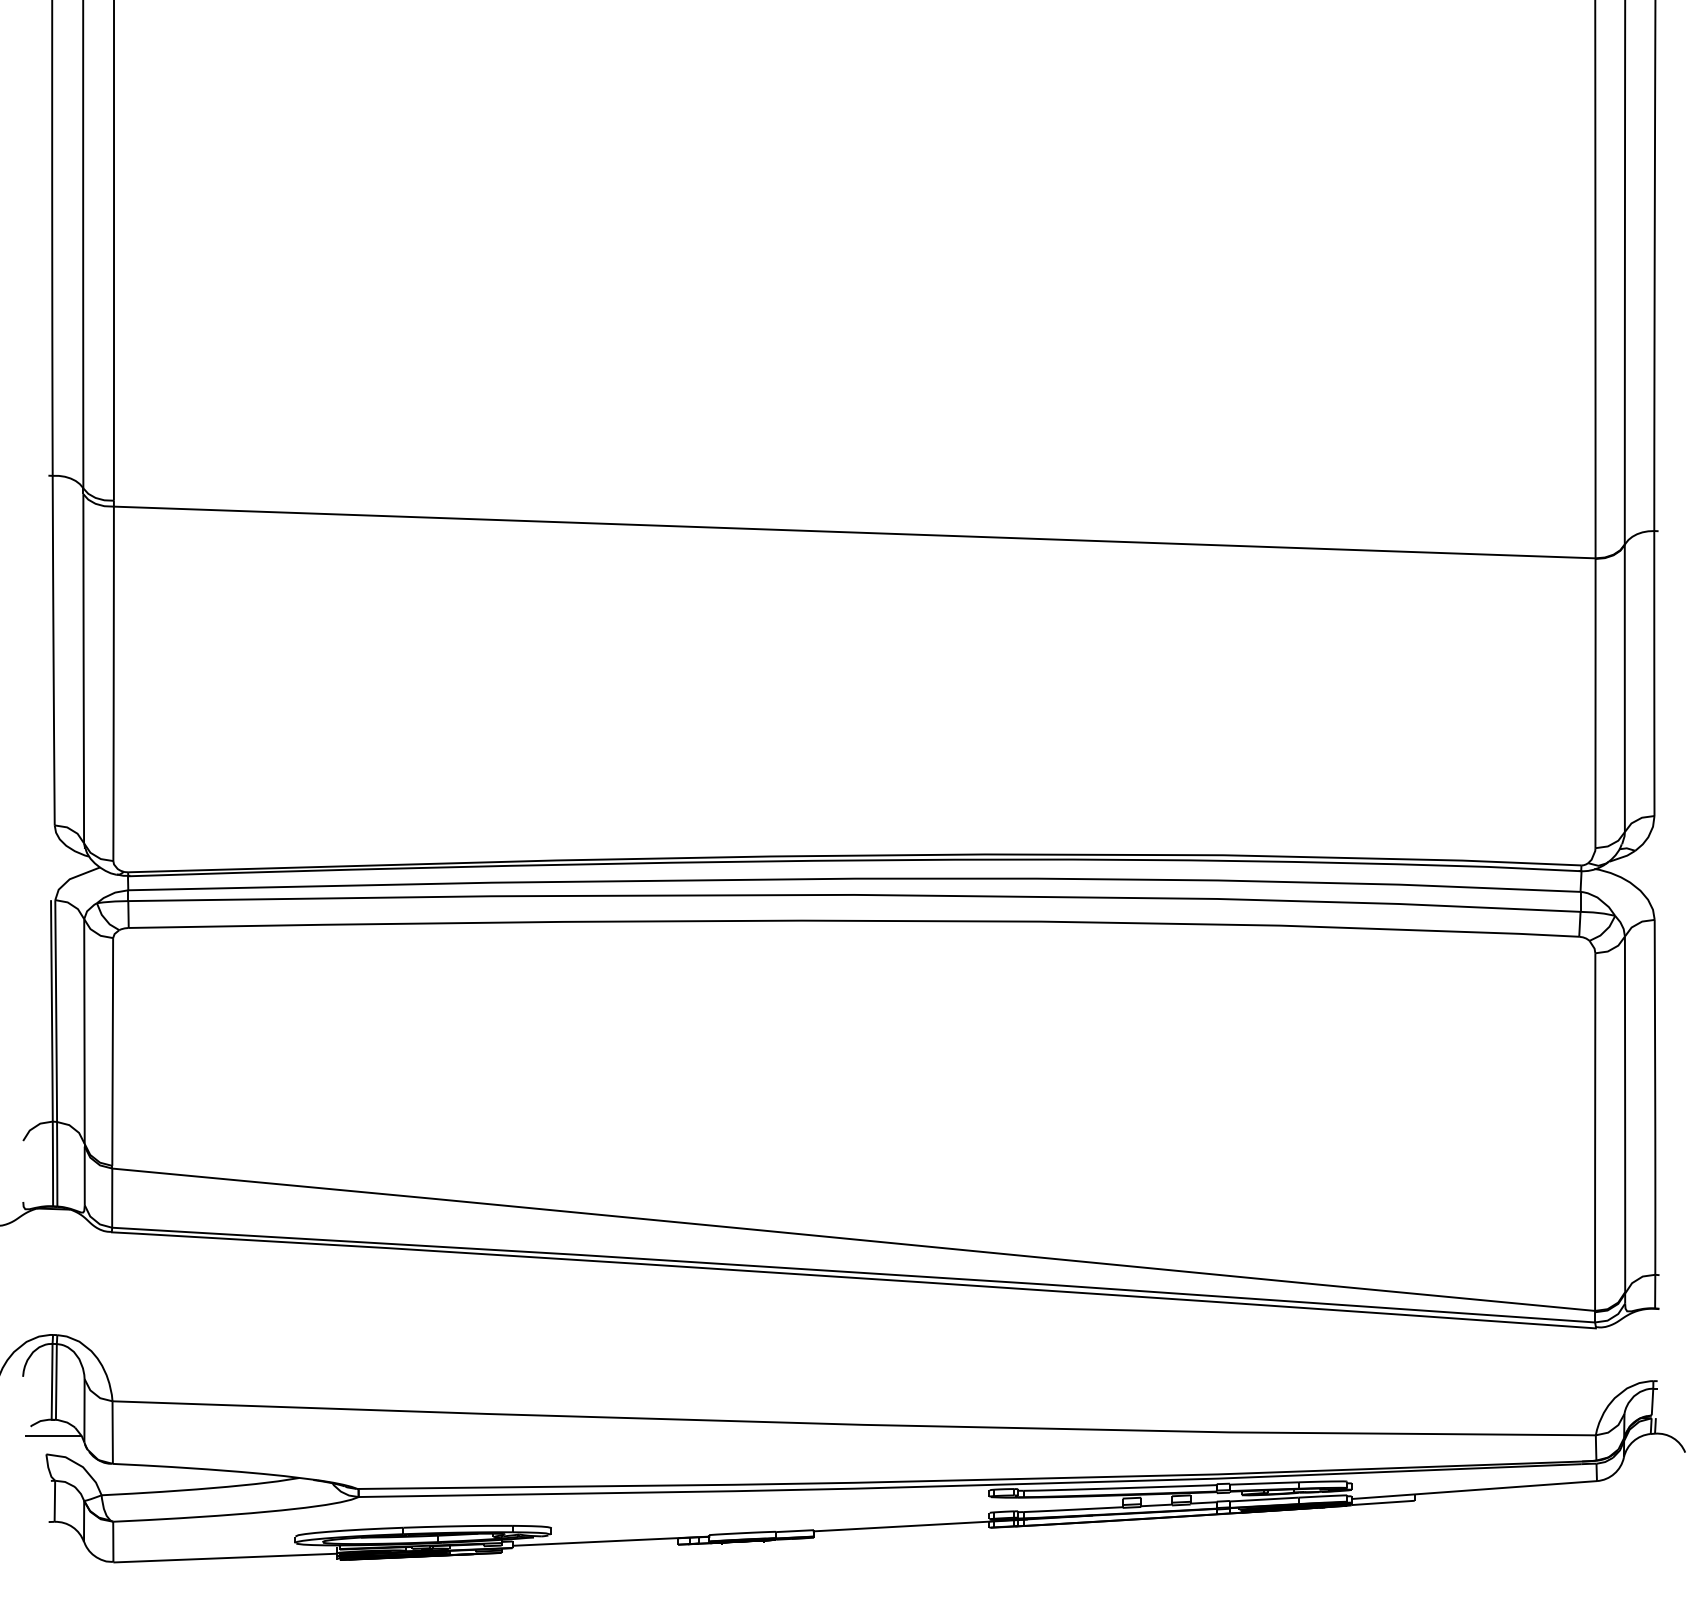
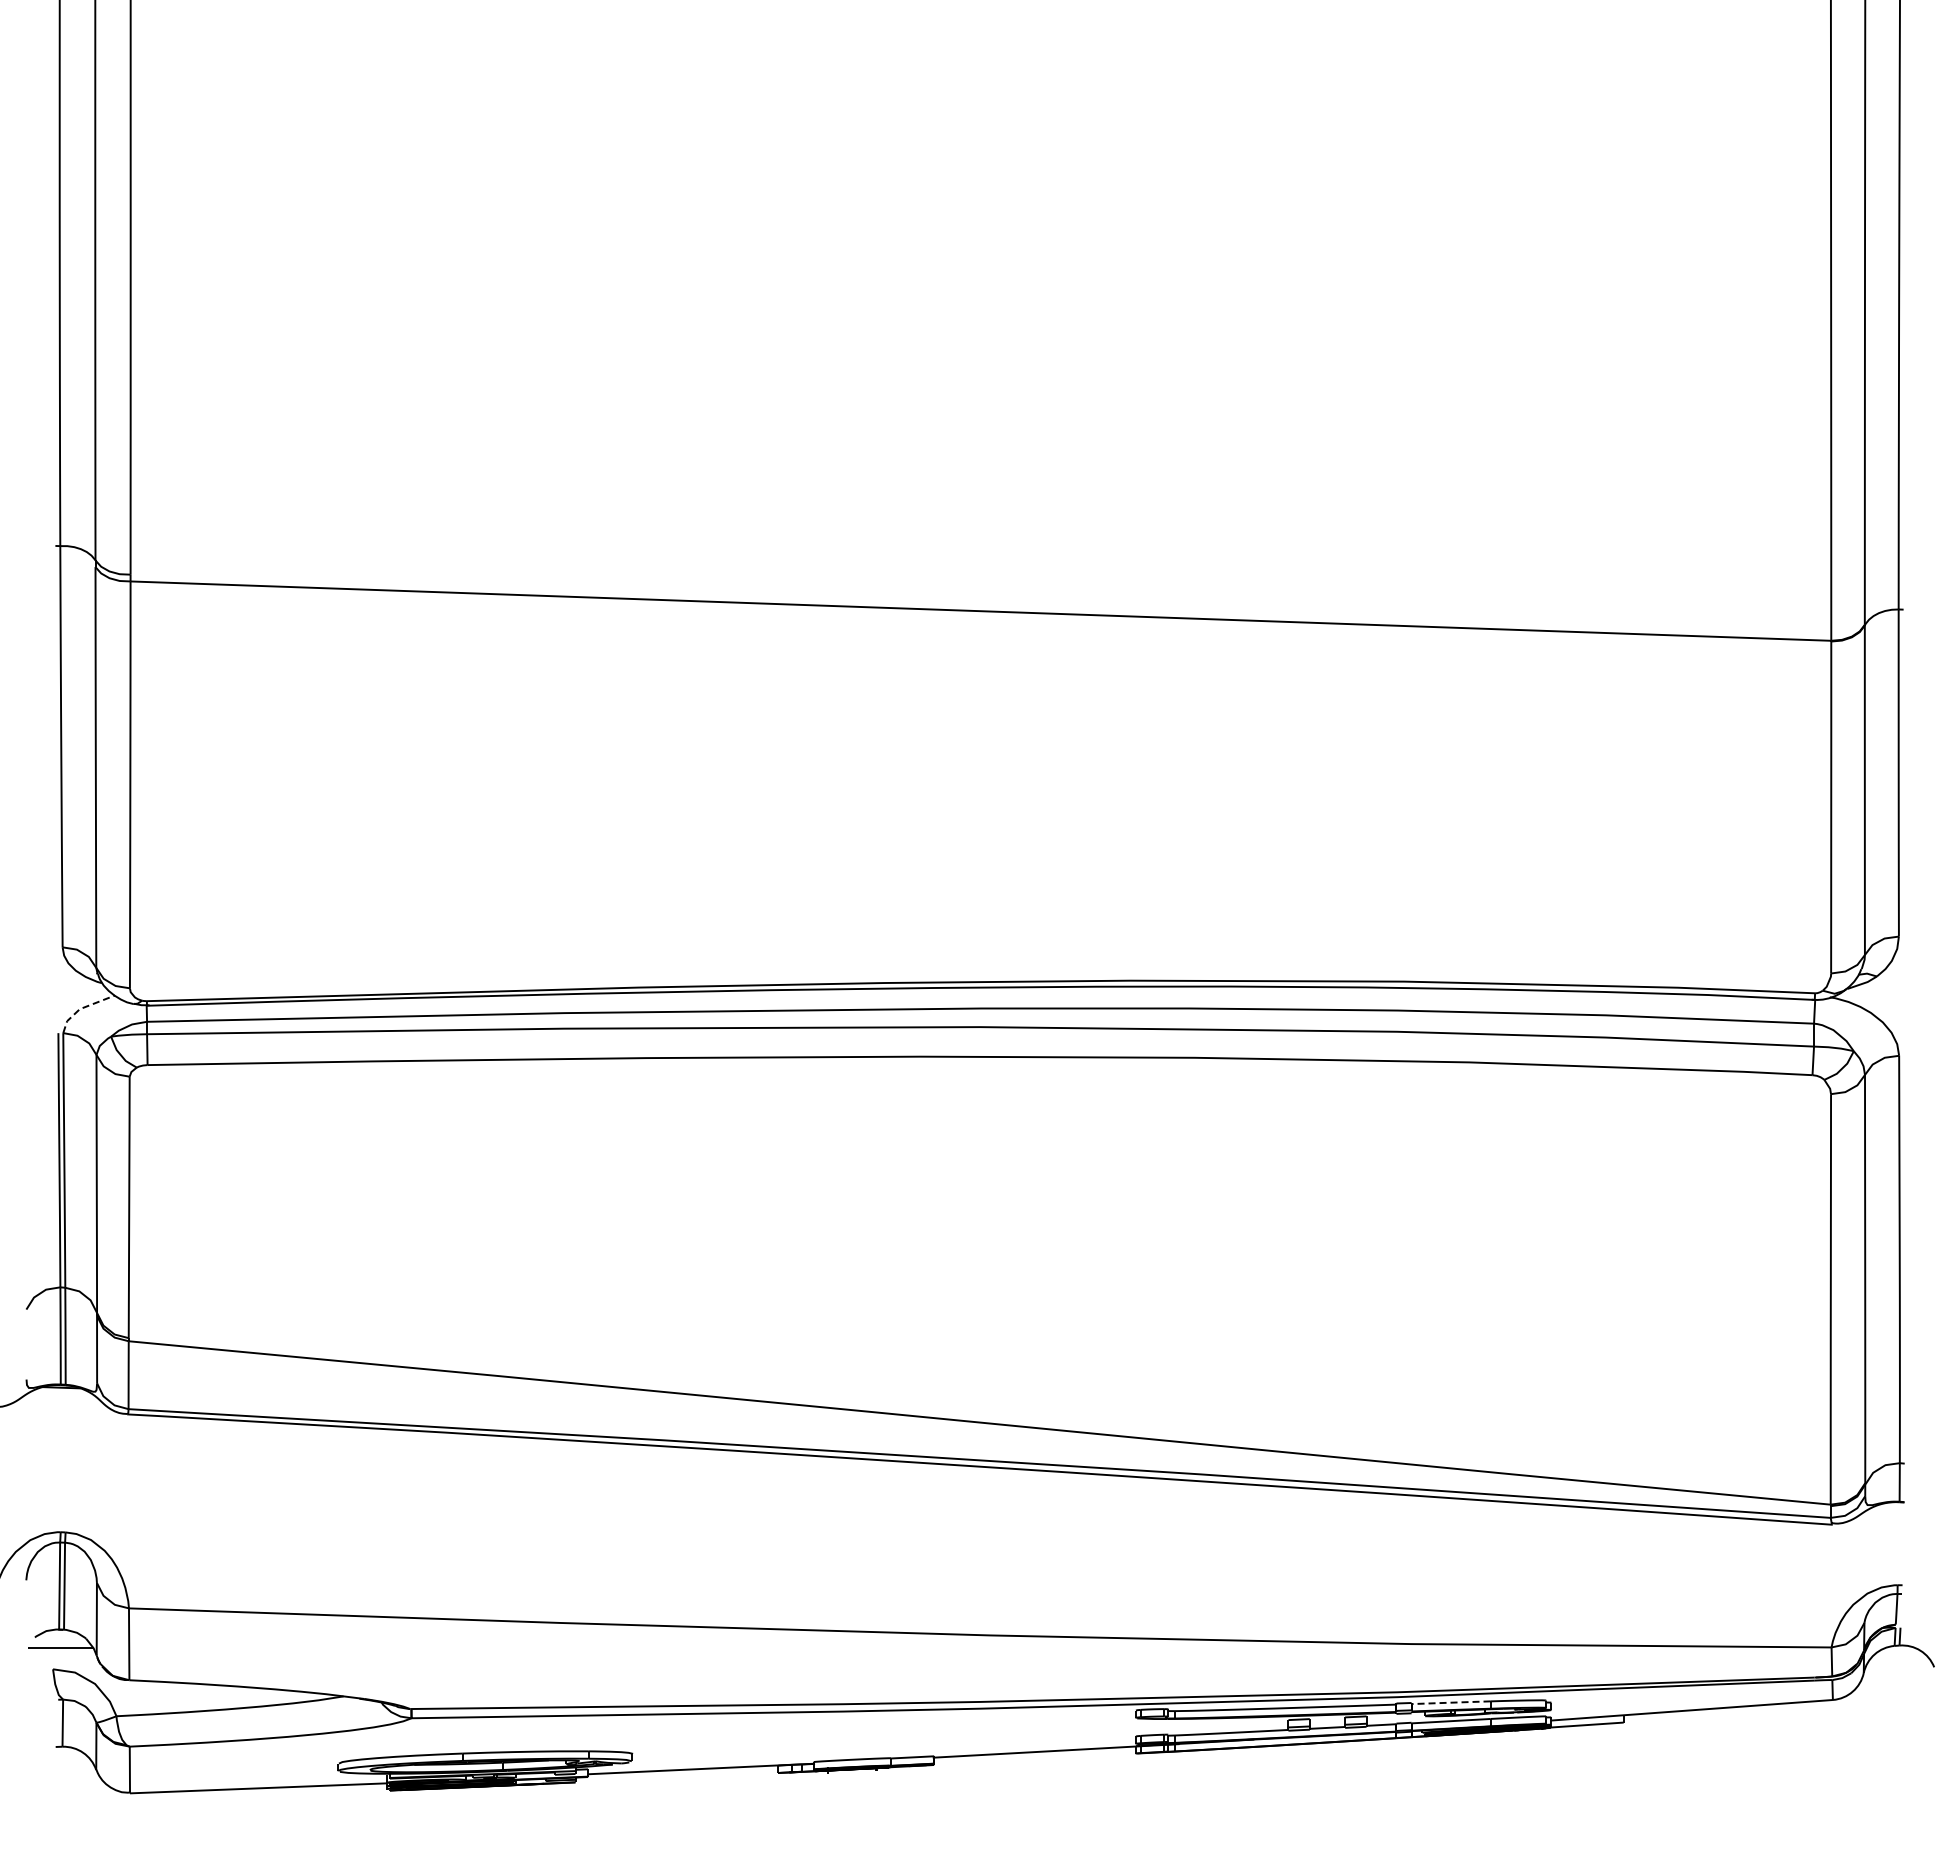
line: (72, 878) -> (82, 1008), solid -> dashed
line: (1264, 1483) -> (1451, 1702), solid -> dashed

